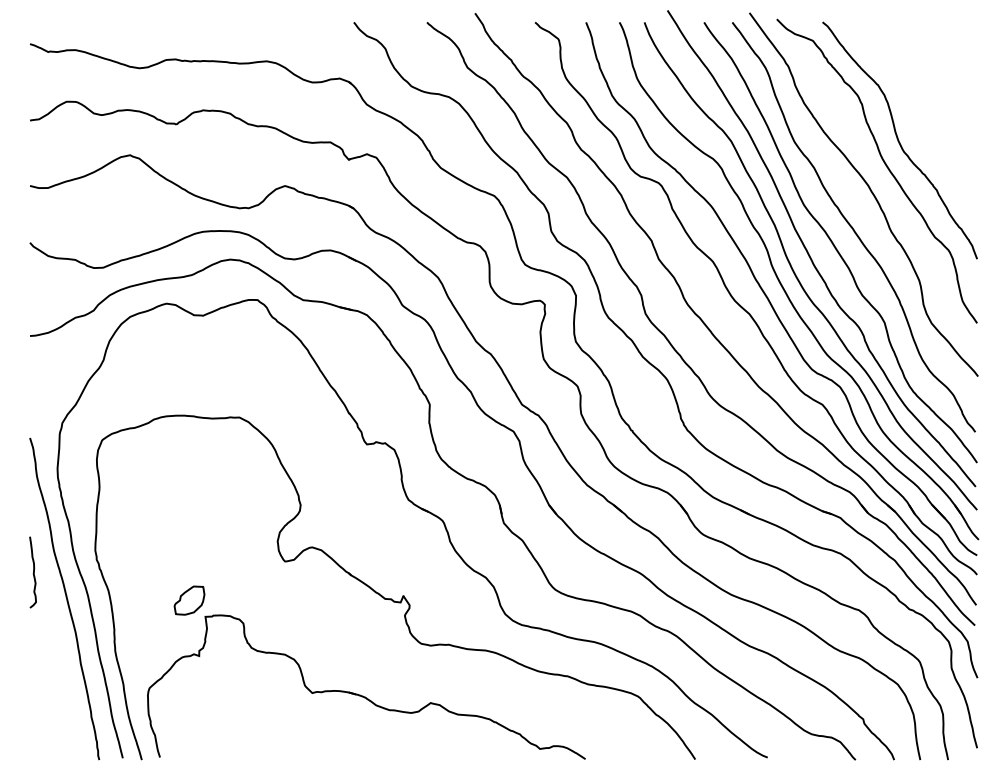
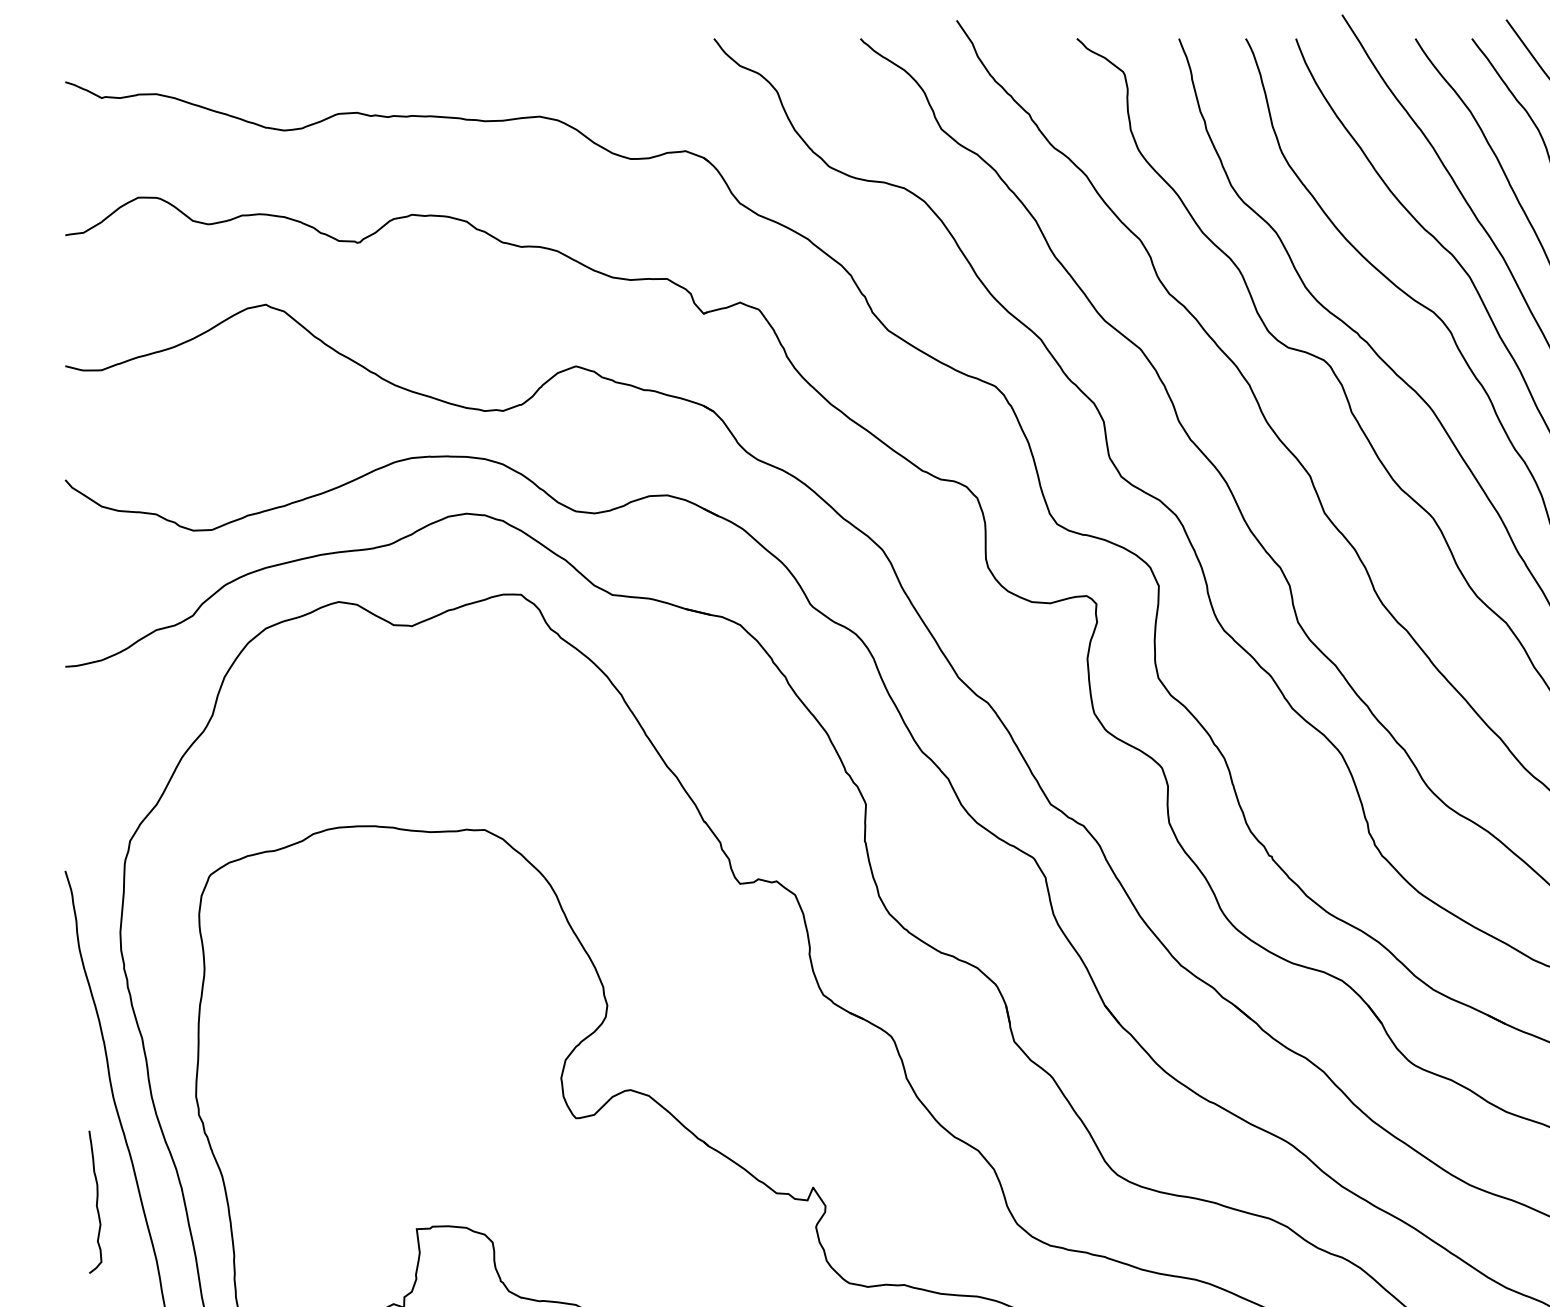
curve: (33, 572) -> (96, 1202), moved
part: (189, 600) -> (384, 1196), removed

